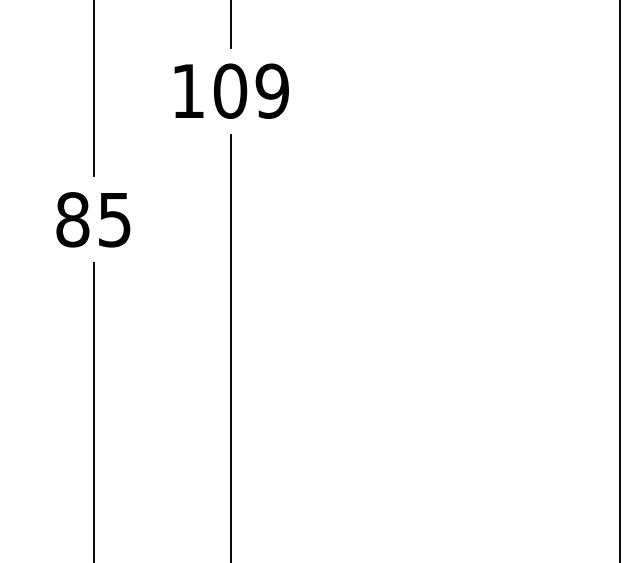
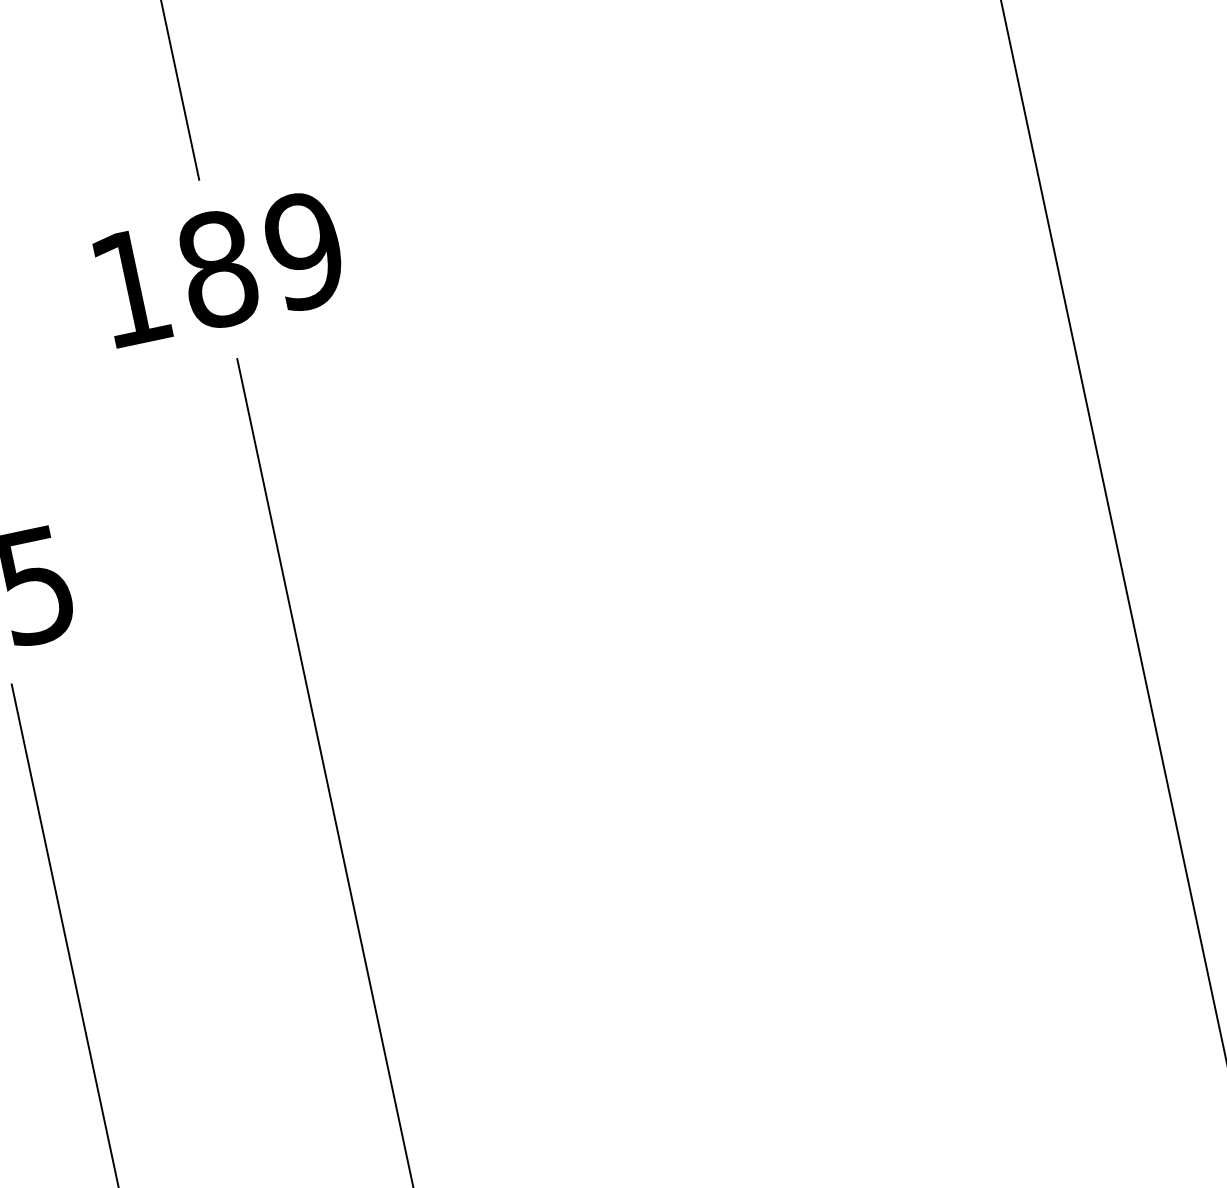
text: (230, 90) -> (217, 267), 109 -> 189

